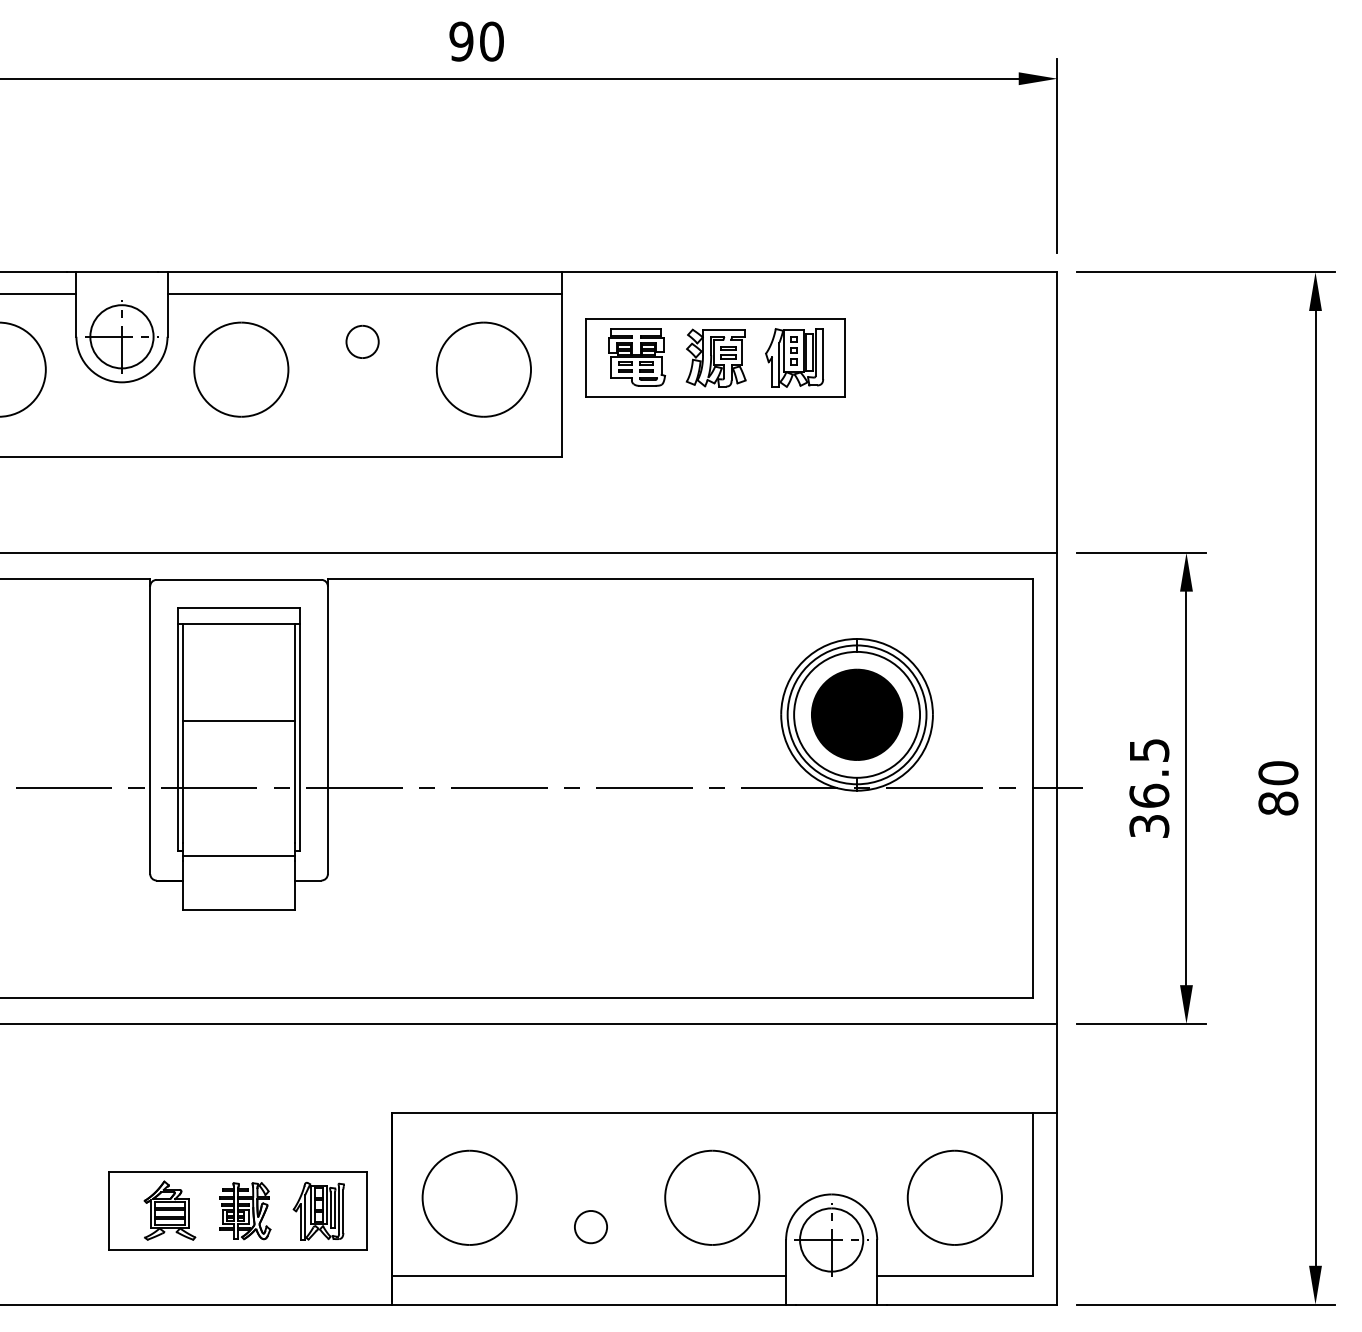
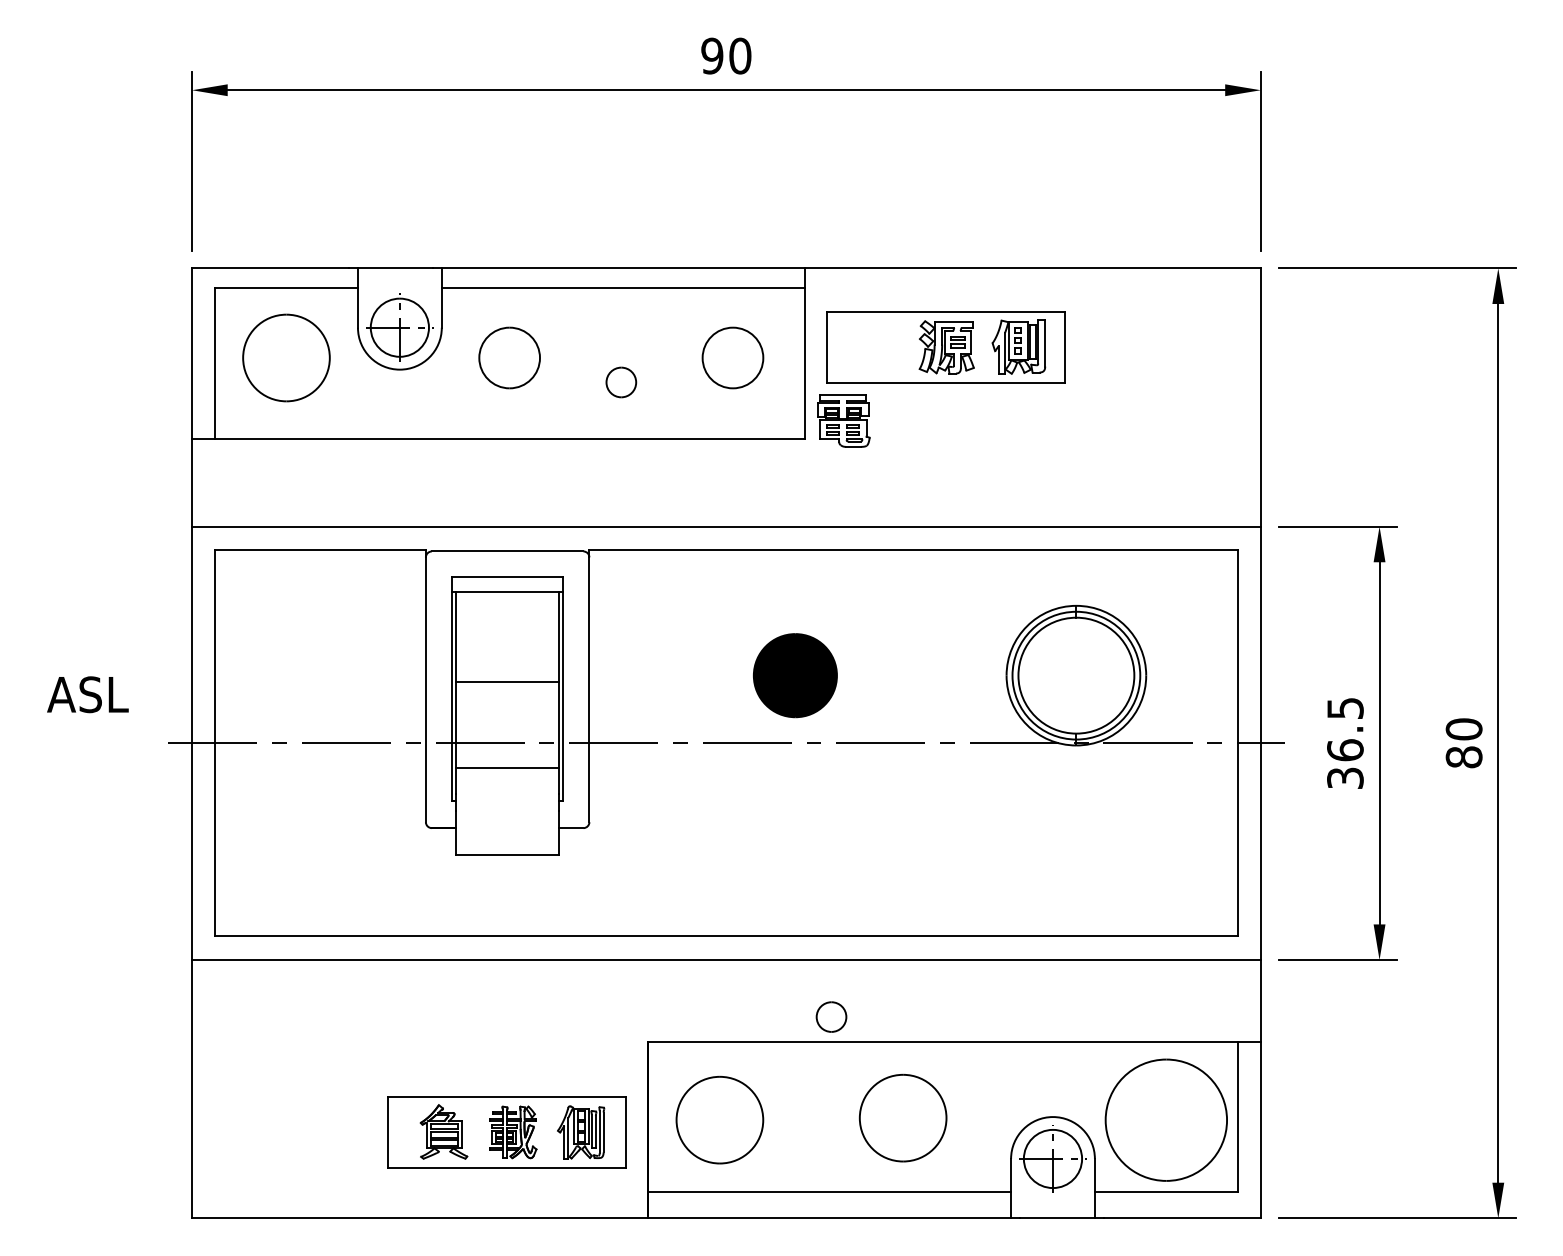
part: (362, 341) -> (621, 382), moved
part: (636, 357) -> (843, 420), moved
part: (241, 369) -> (509, 357), size x0.7
part: (483, 369) -> (732, 357), size x0.7
part: (857, 714) -> (795, 675), moved
line: (238, 855) -> (507, 767), moved
part: (711, 1197) -> (902, 1117), moved
part: (954, 1197) -> (1166, 1119), size x1.4
part: (590, 1226) -> (831, 1016), moved

